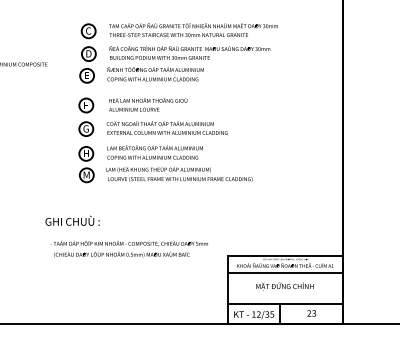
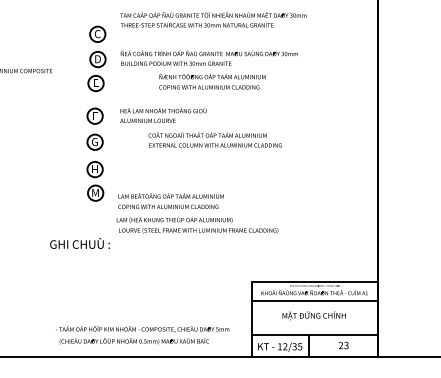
text: (193, 29) -> (213, 19), moved
text: (155, 74) -> (212, 82), moved
text: (166, 127) -> (214, 139), moved
text: (179, 163) -> (197, 213), moved
text: (128, 248) -> (141, 334), moved

